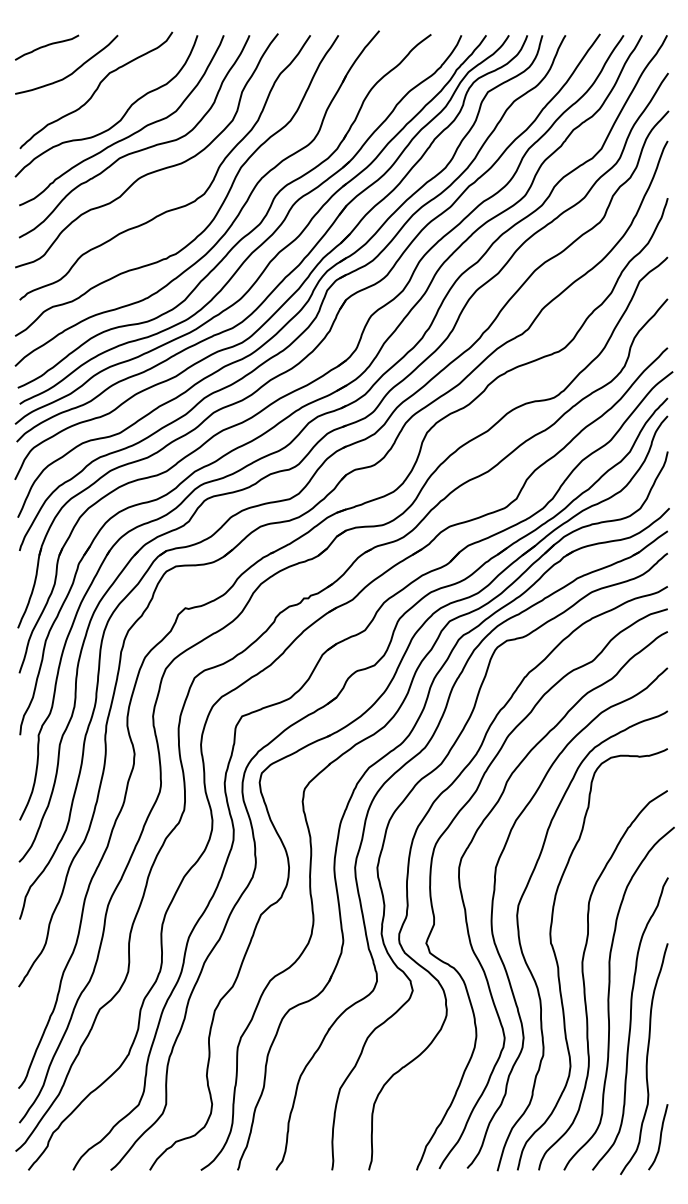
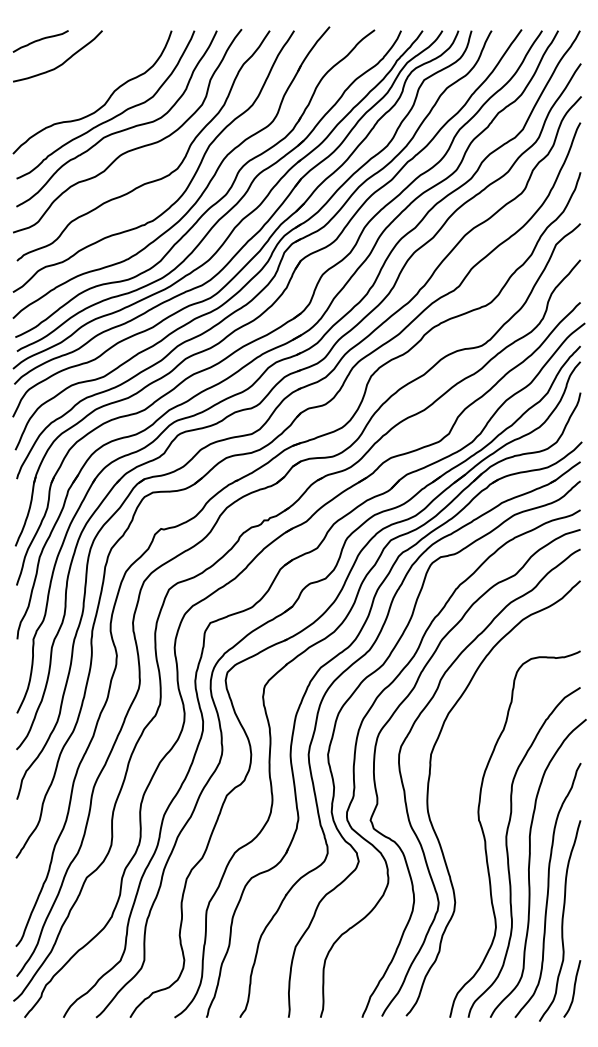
curve: (96, 90) -> (83, 78), removed
curve: (529, 967) -> (460, 841), removed

